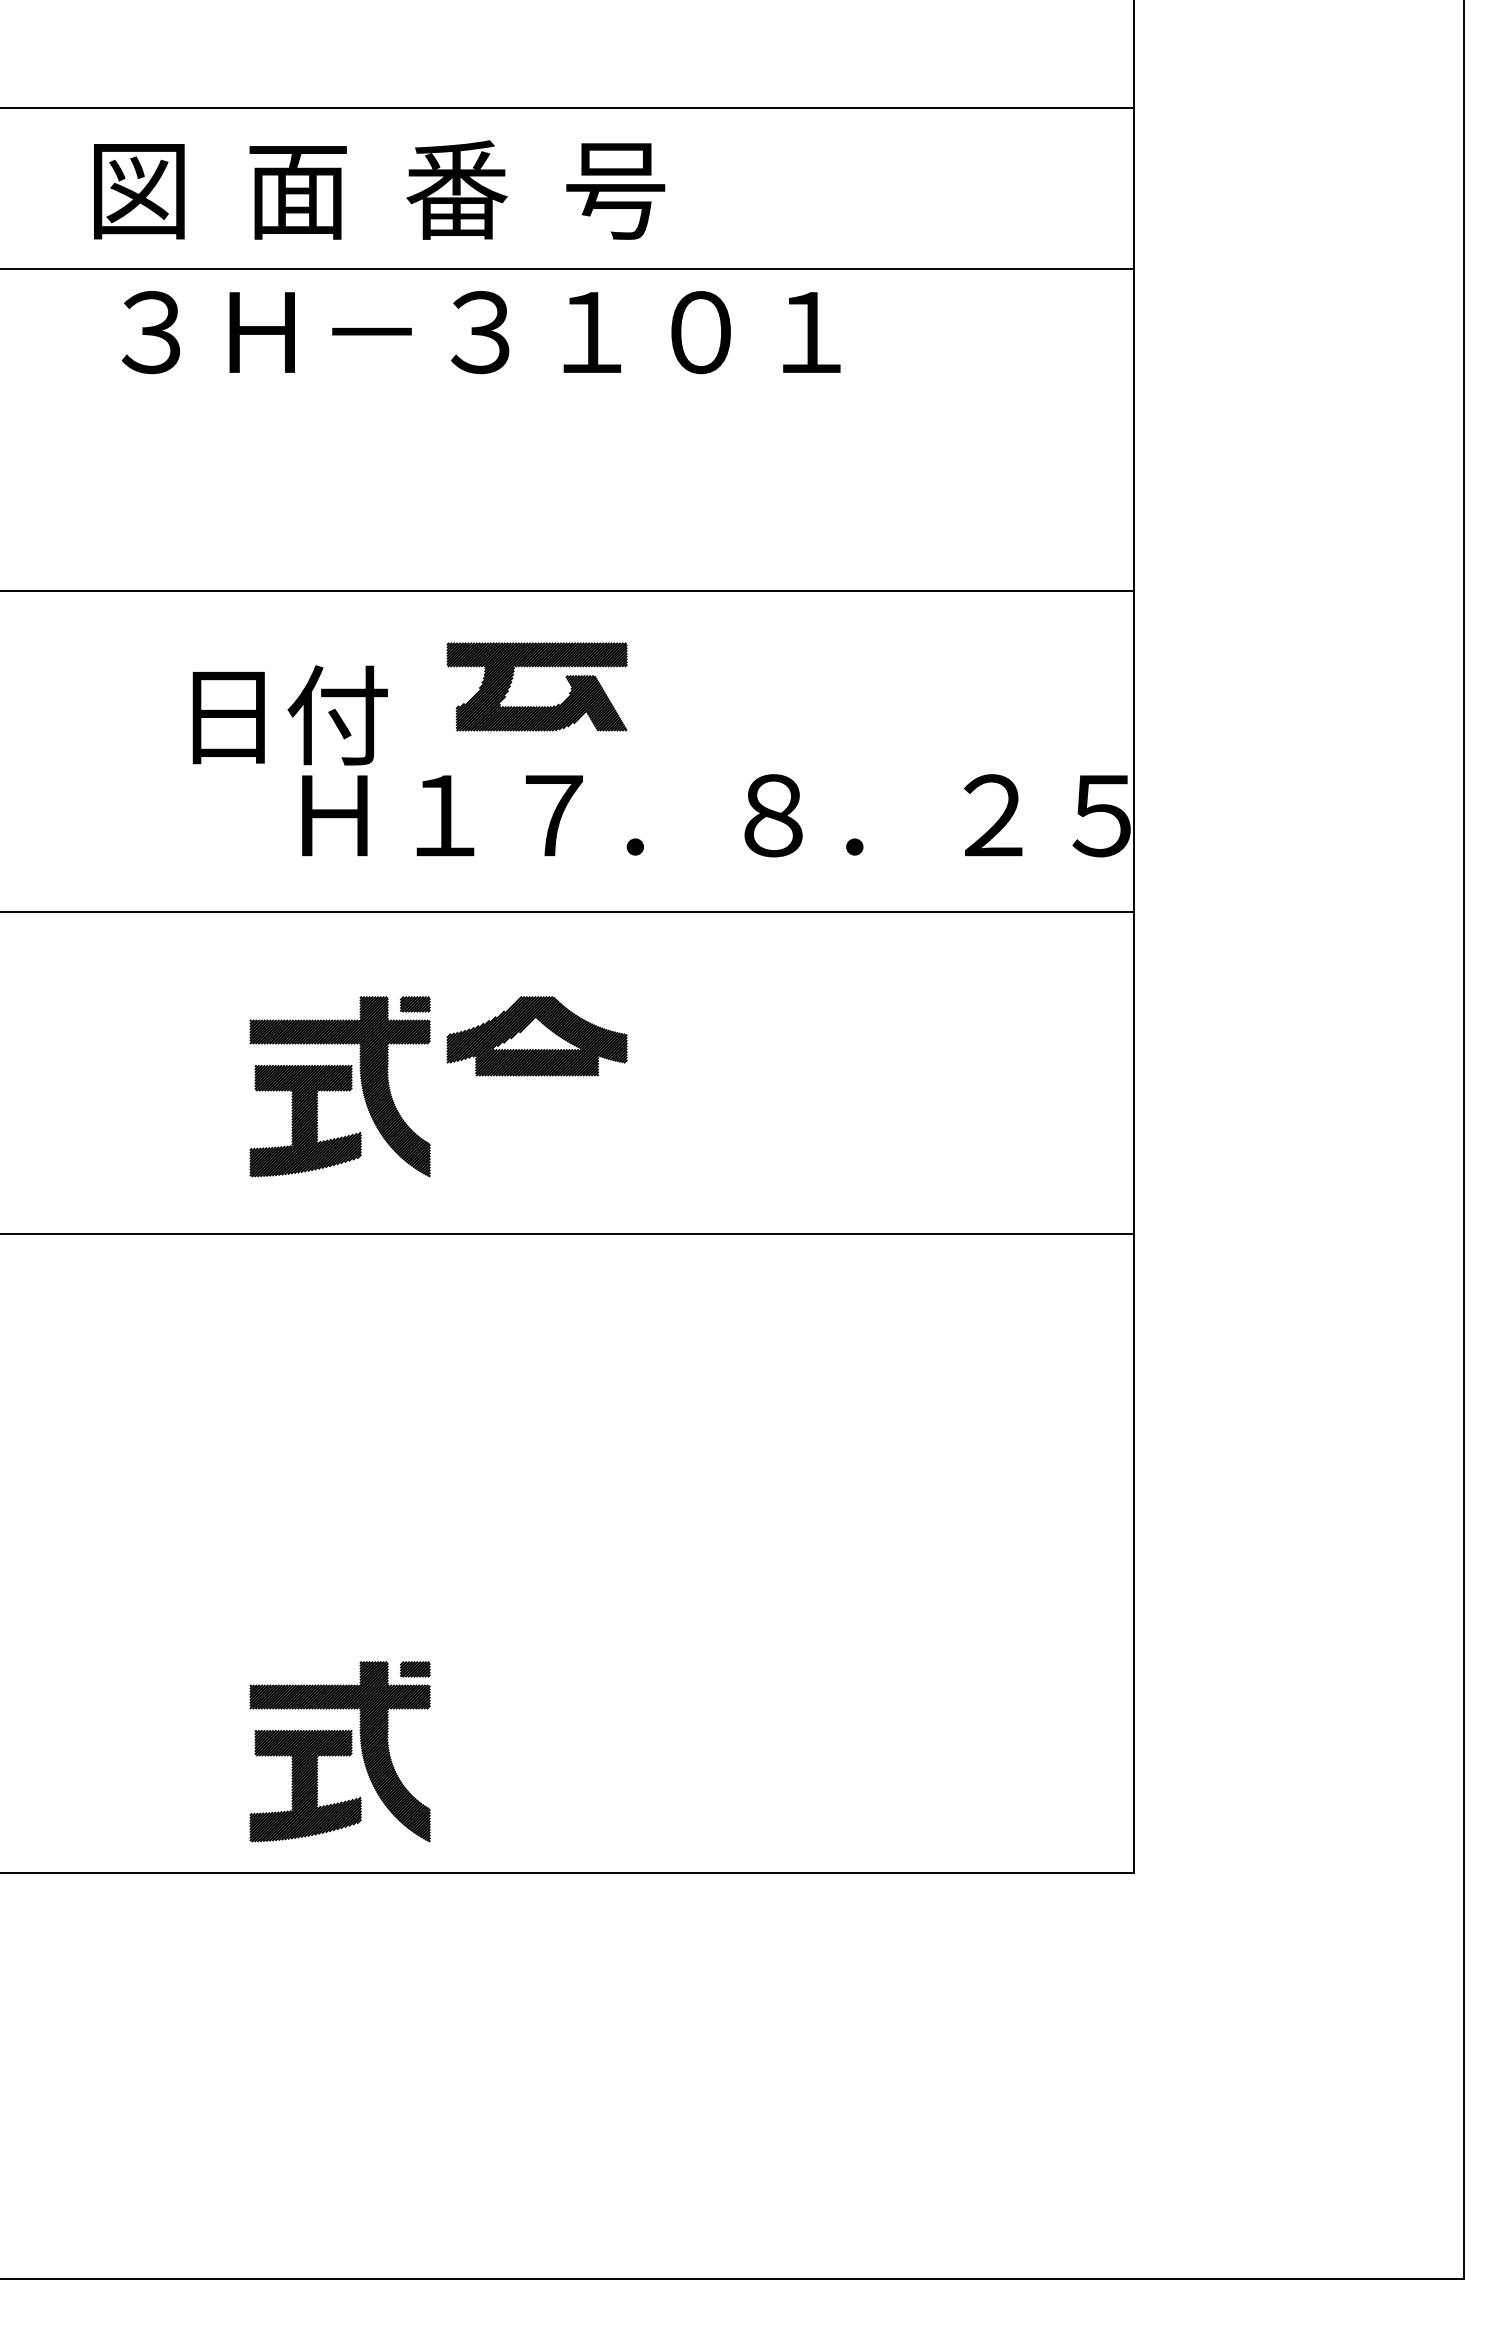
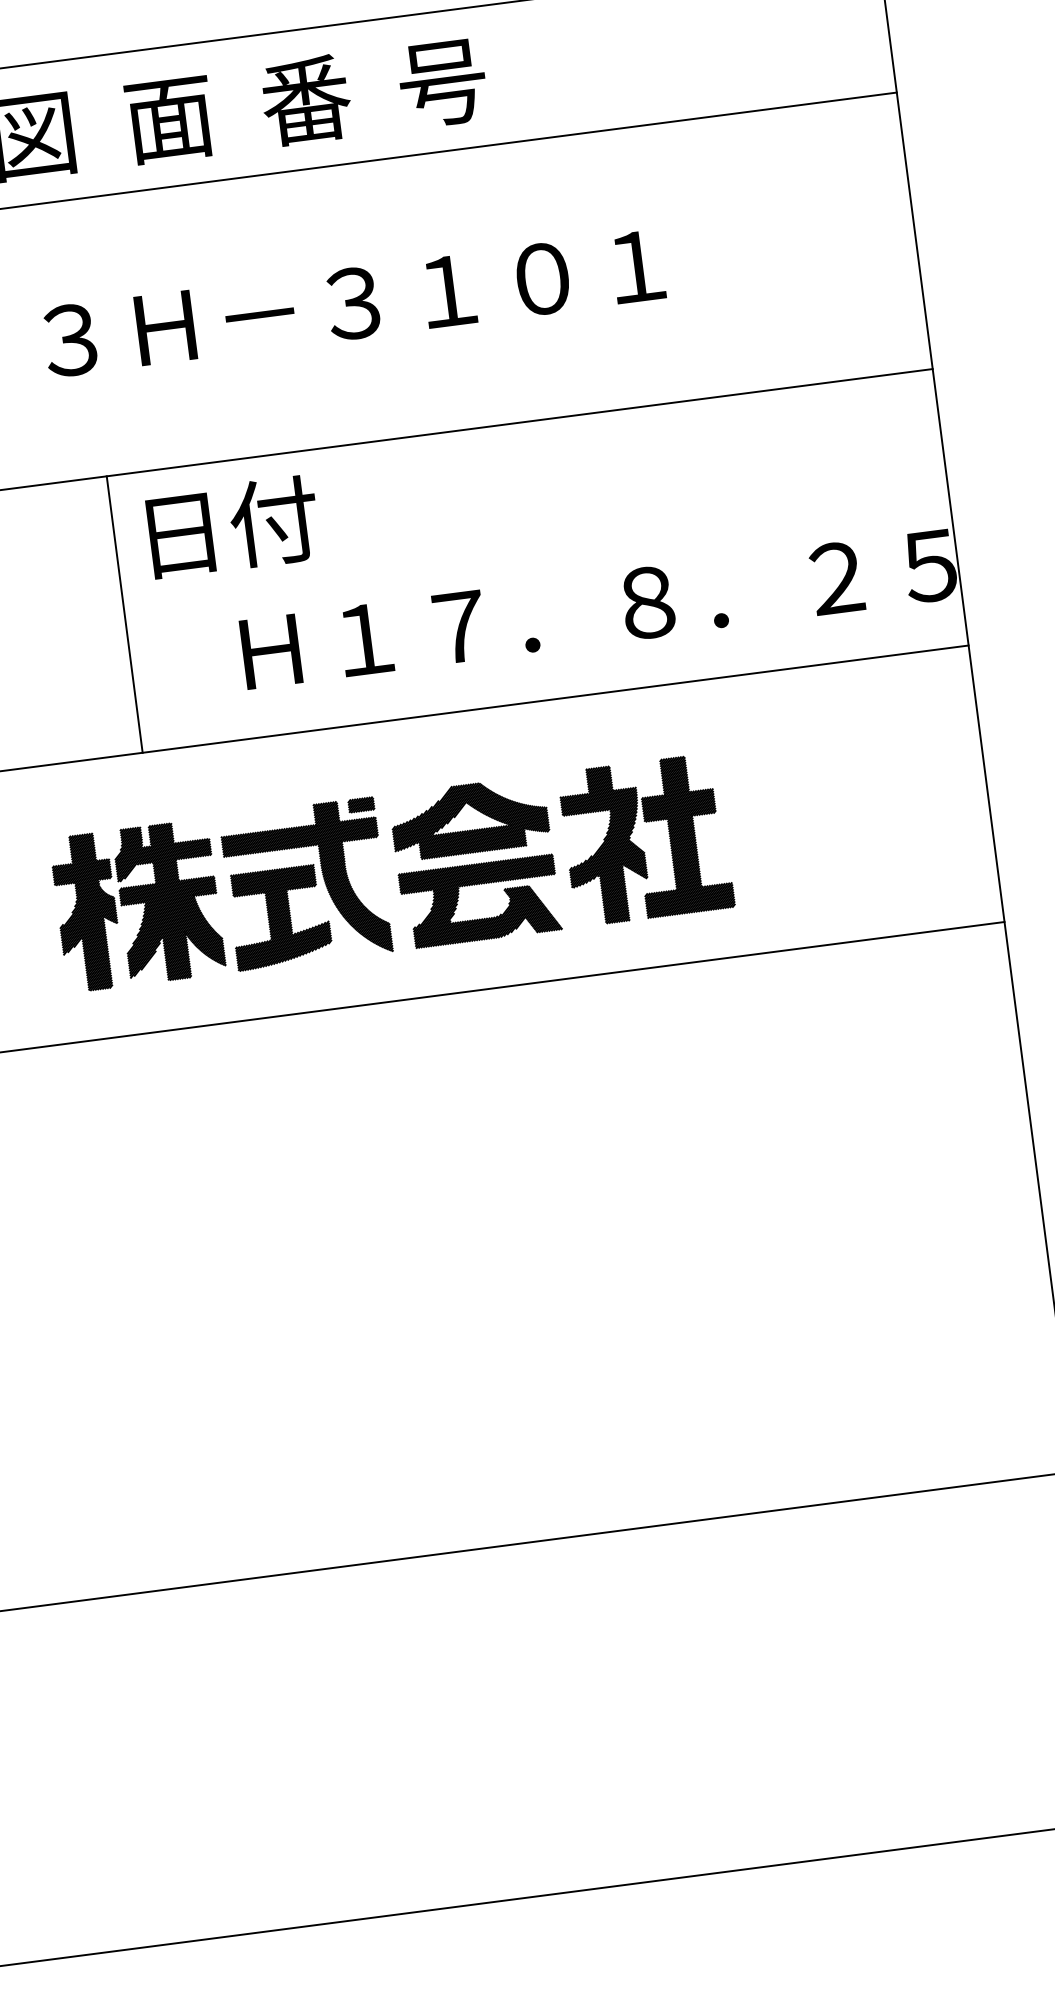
text: (480, 332) -> (353, 303), moved
part: (535, 667) -> (476, 885), moved
text: (289, 715) -> (232, 527), moved
line: (172, 751) -> (124, 614), added
part: (144, 1086) -> (137, 905), added
part: (726, 1094) -> (638, 847), added
part: (339, 1751) -> (379, 1455), removed

